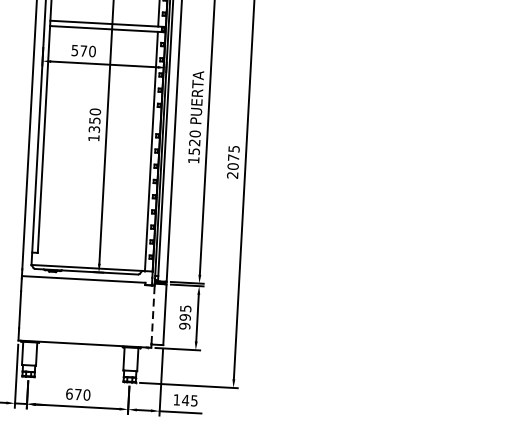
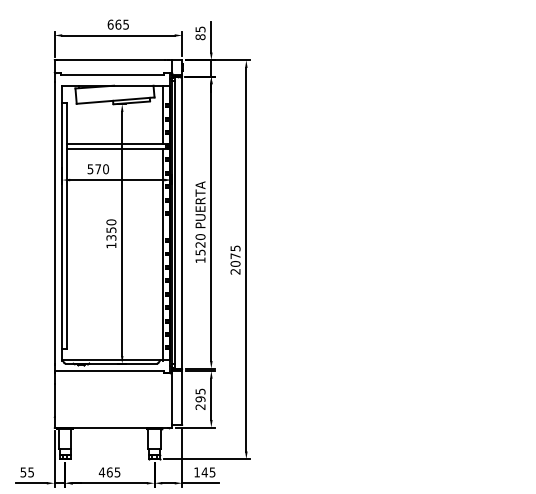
line: (153, 313) -> (172, 397), dashed -> solid
text: (184, 326) -> (200, 407), 995 -> 295
text: (77, 394) -> (109, 472), 670 -> 465

